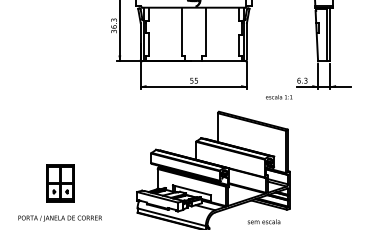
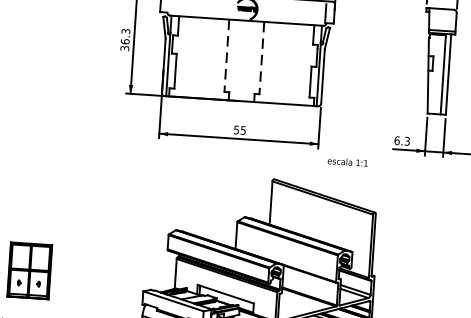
line: (182, 32) -> (227, 56), solid -> dashed
line: (205, 32) -> (261, 59), solid -> dashed
text: (279, 97) -> (348, 162), moved

